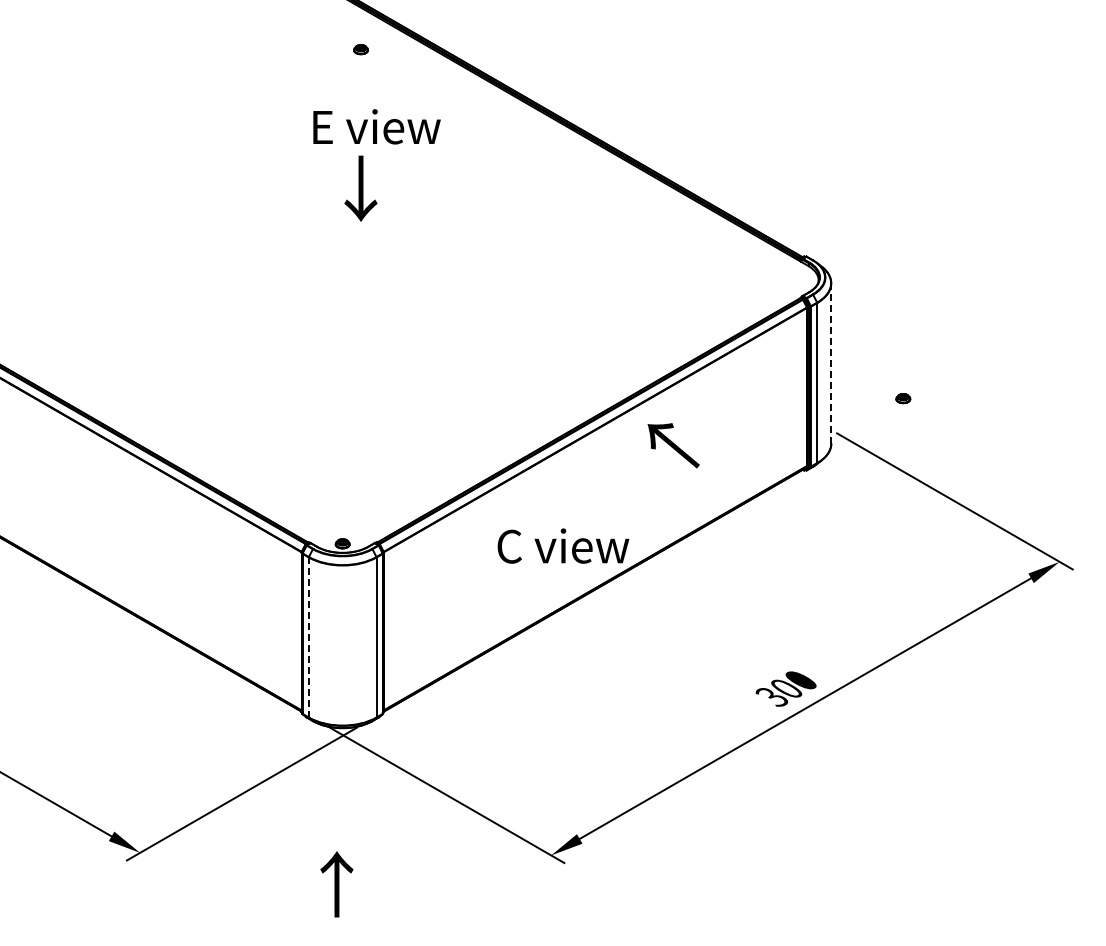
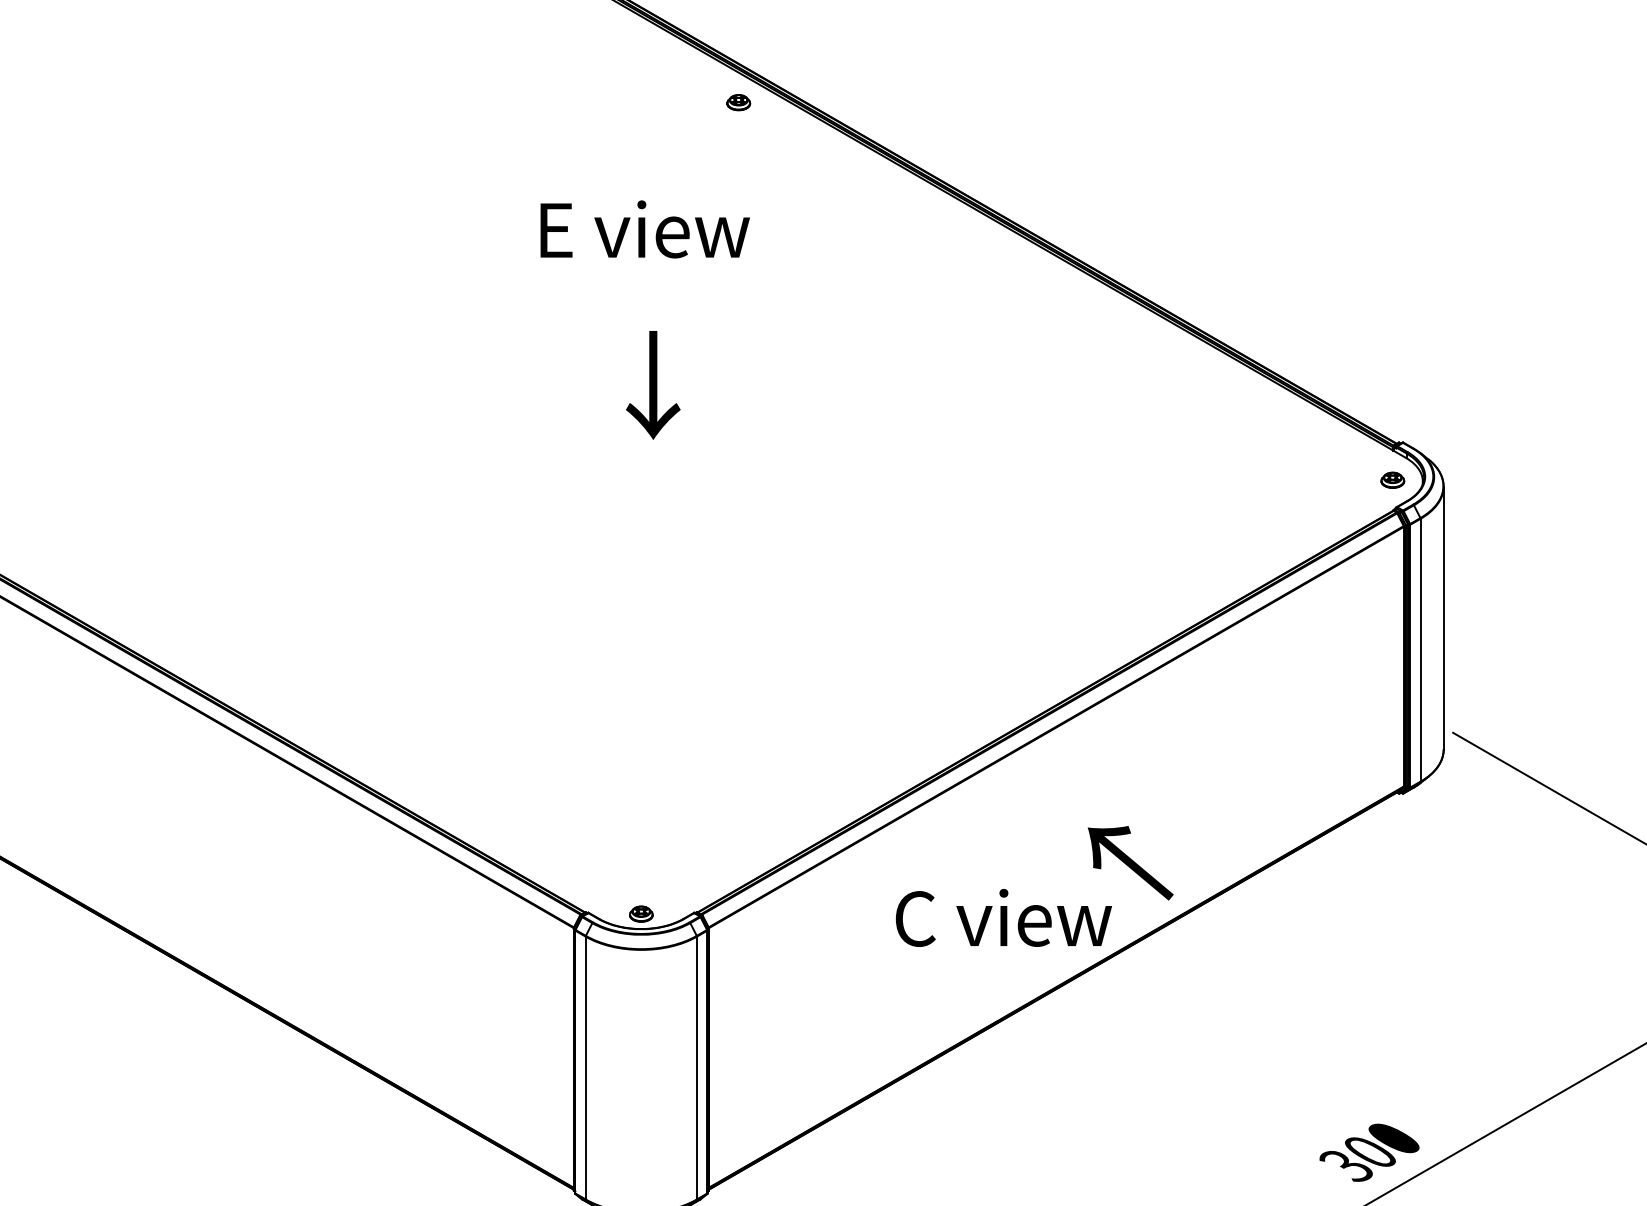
part: (360, 49) -> (737, 102), moved
text: (376, 126) -> (644, 228), moved
text: (360, 188) -> (652, 384), moved
line: (831, 363) -> (1444, 618), dashed -> solid
part: (903, 398) -> (1393, 480), moved
text: (673, 445) -> (1130, 862), moved
line: (308, 637) -> (585, 1068), dashed -> solid

